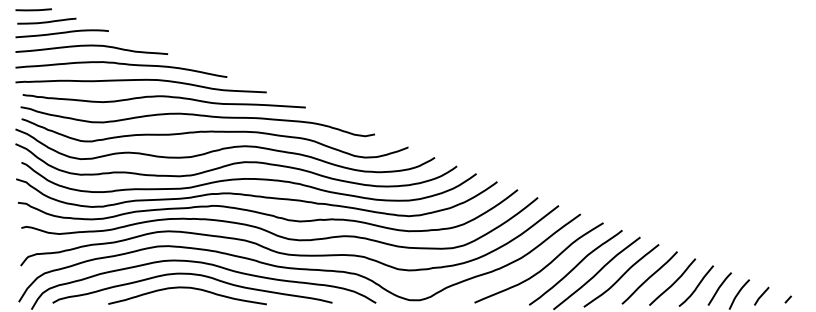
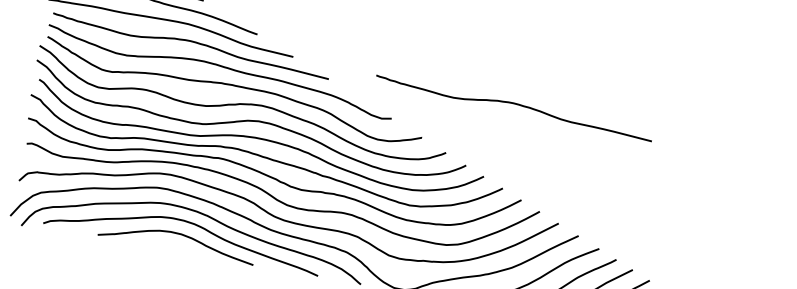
curve: (492, 97) -> (514, 104), added

